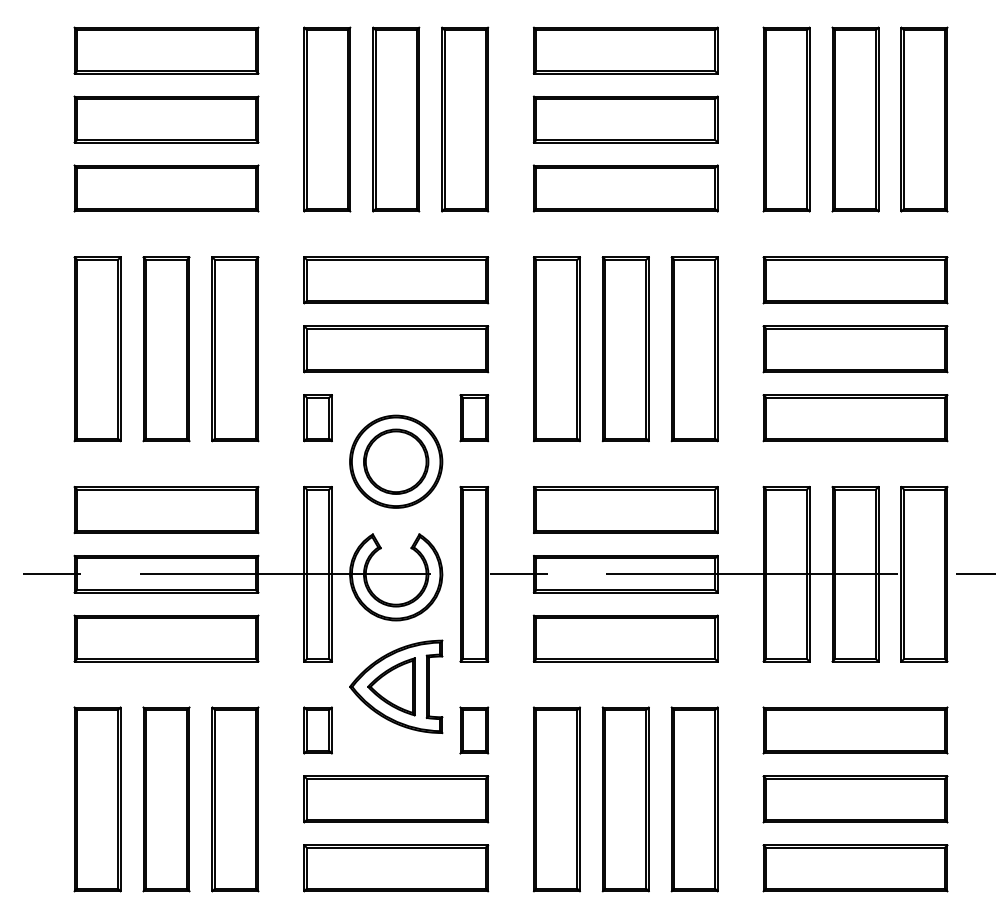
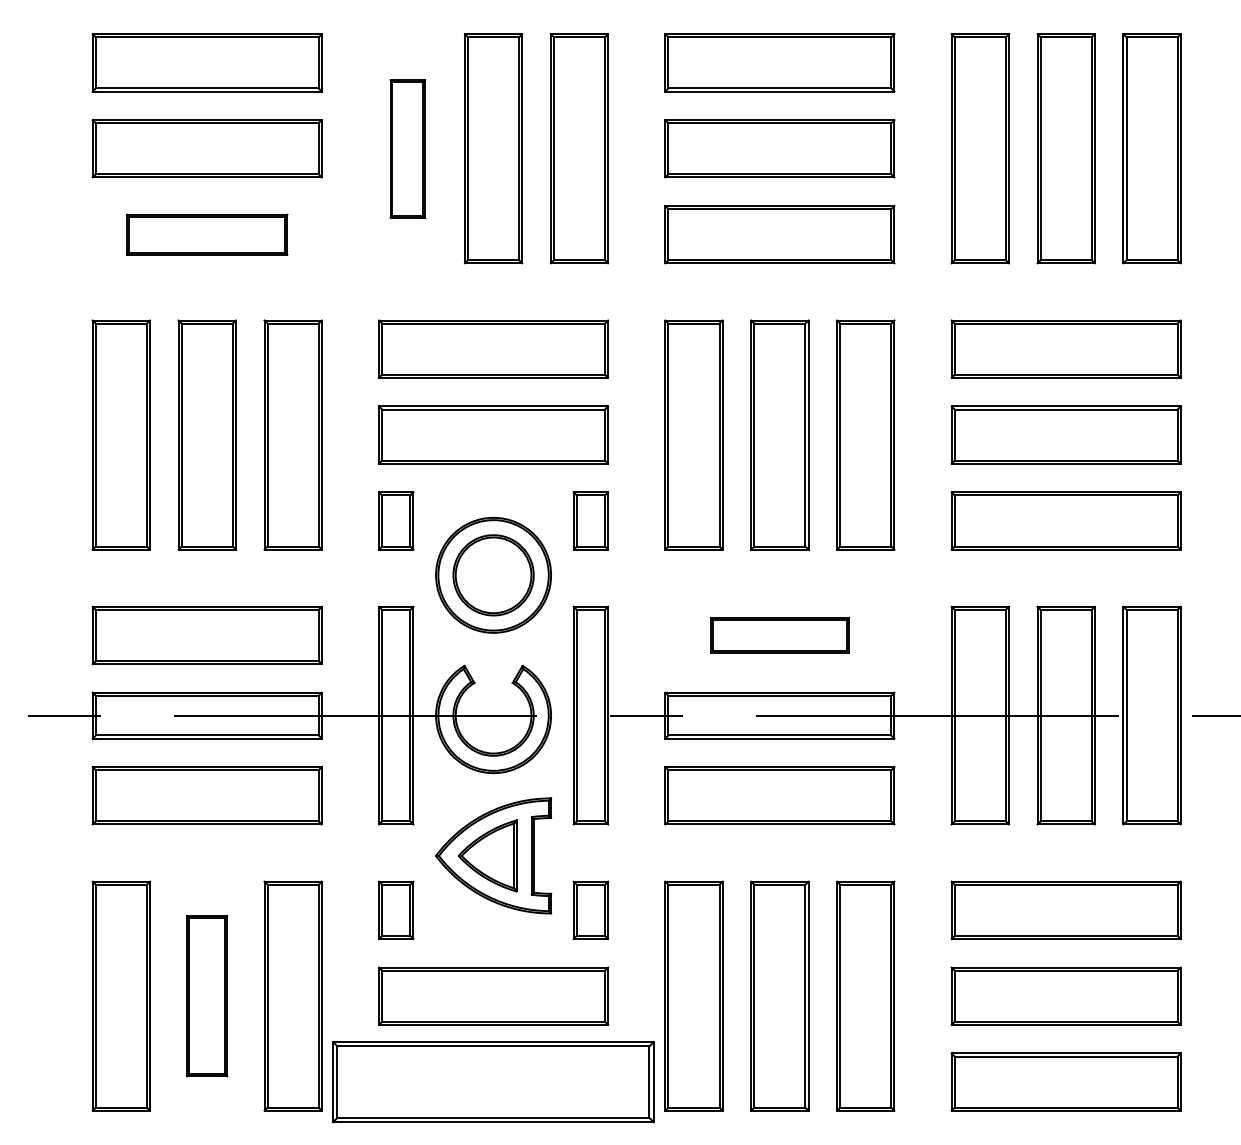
part: (327, 119) -> (407, 148), size x0.6
part: (165, 188) -> (206, 234), size x0.7
part: (625, 510) -> (779, 635), size x0.6
part: (165, 798) -> (206, 995), size x0.7
part: (396, 867) -> (493, 1081), size x1.4

